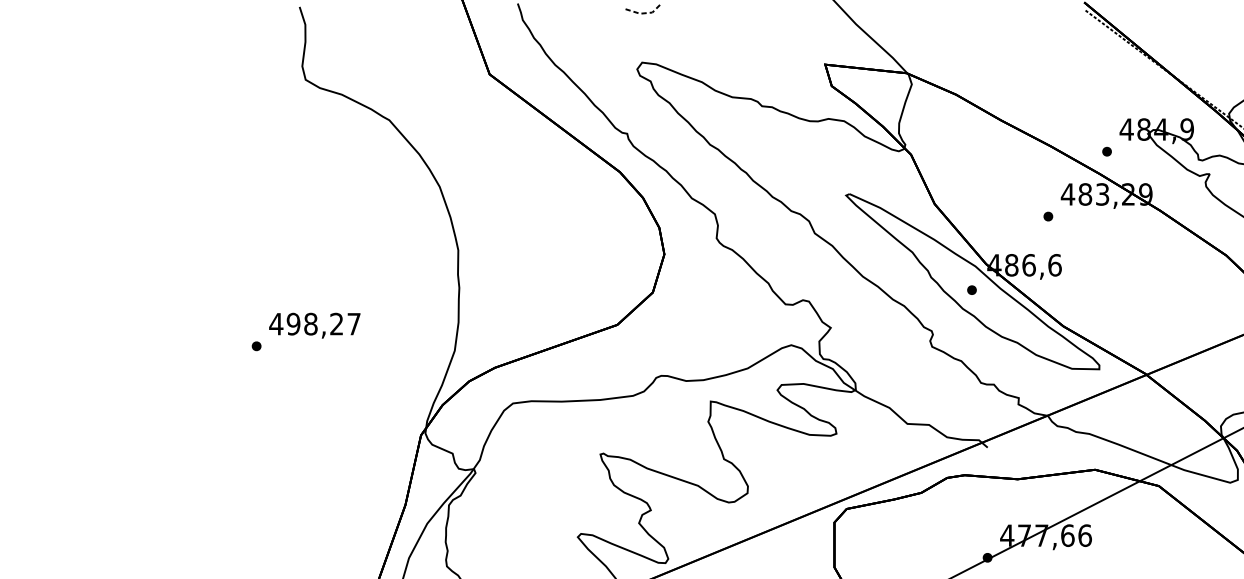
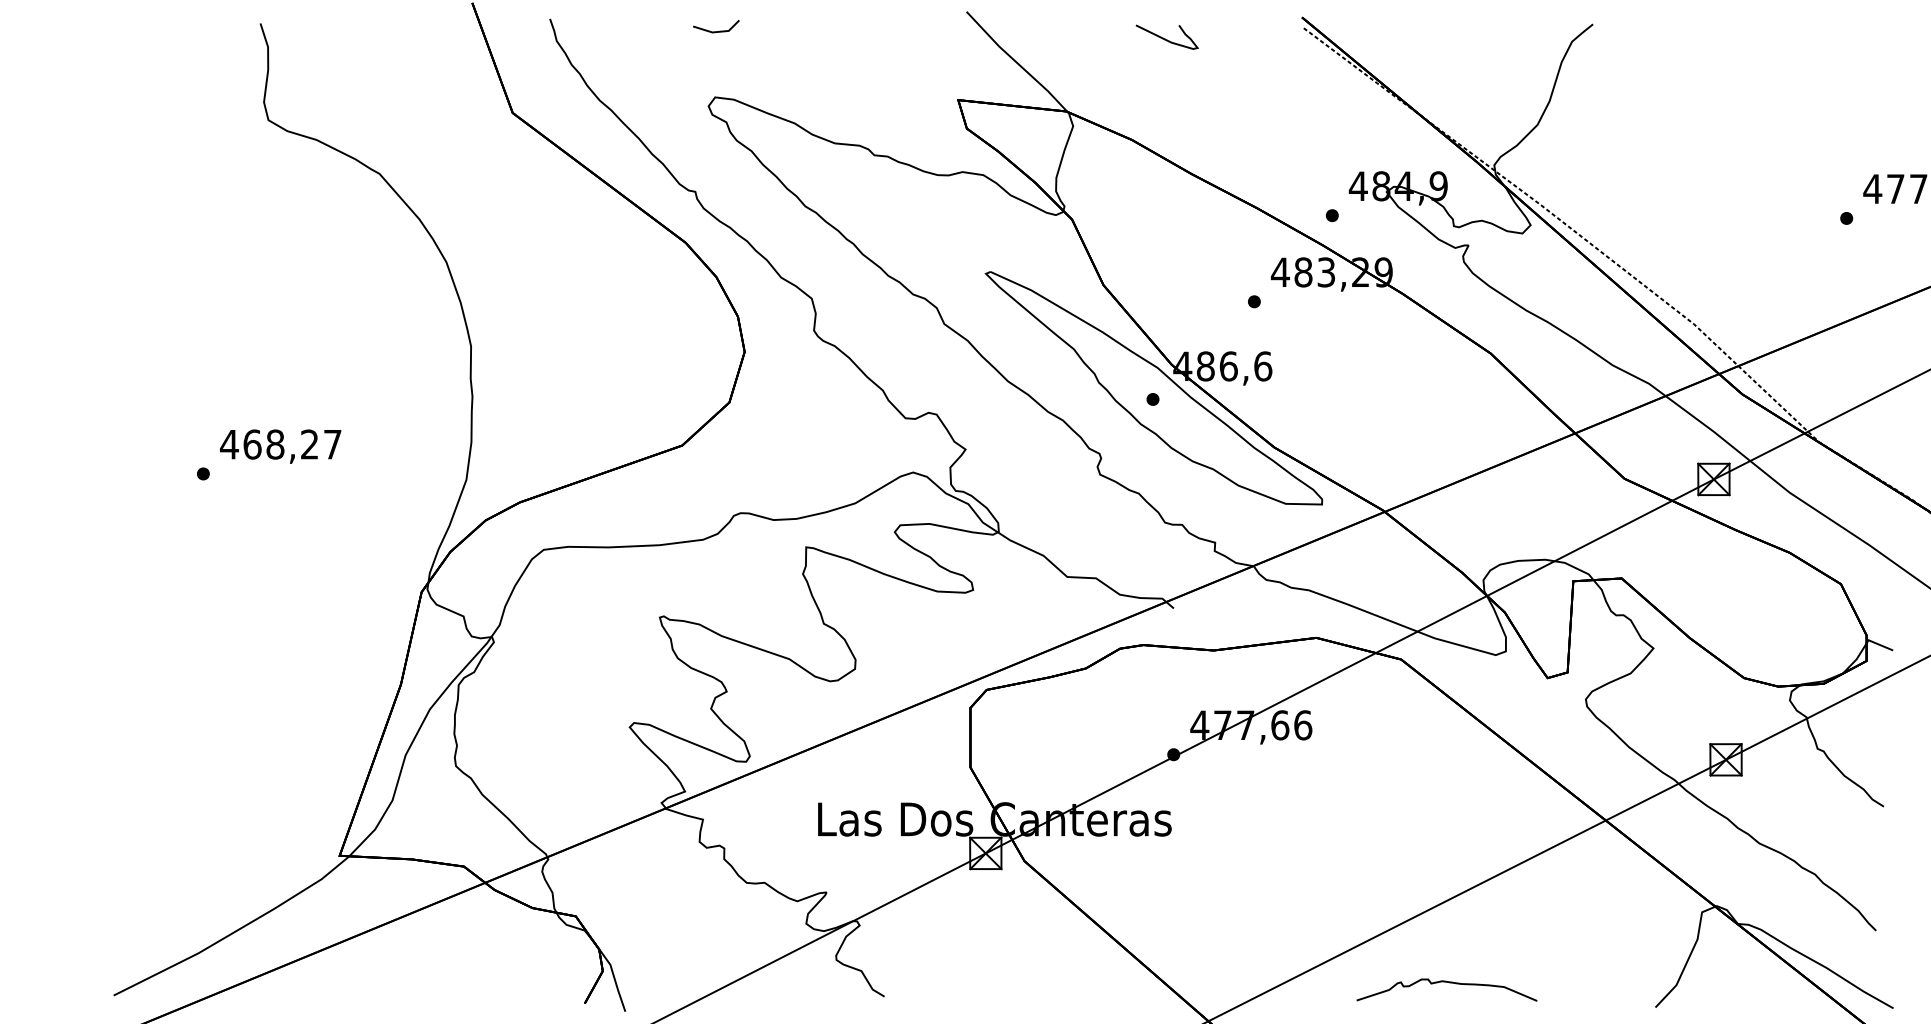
line: (644, 13) -> (718, 31), dashed -> solid
curve: (981, 18) -> (1165, 38), added
text: (293, 324) -> (252, 444), 498,27 -> 468,27

